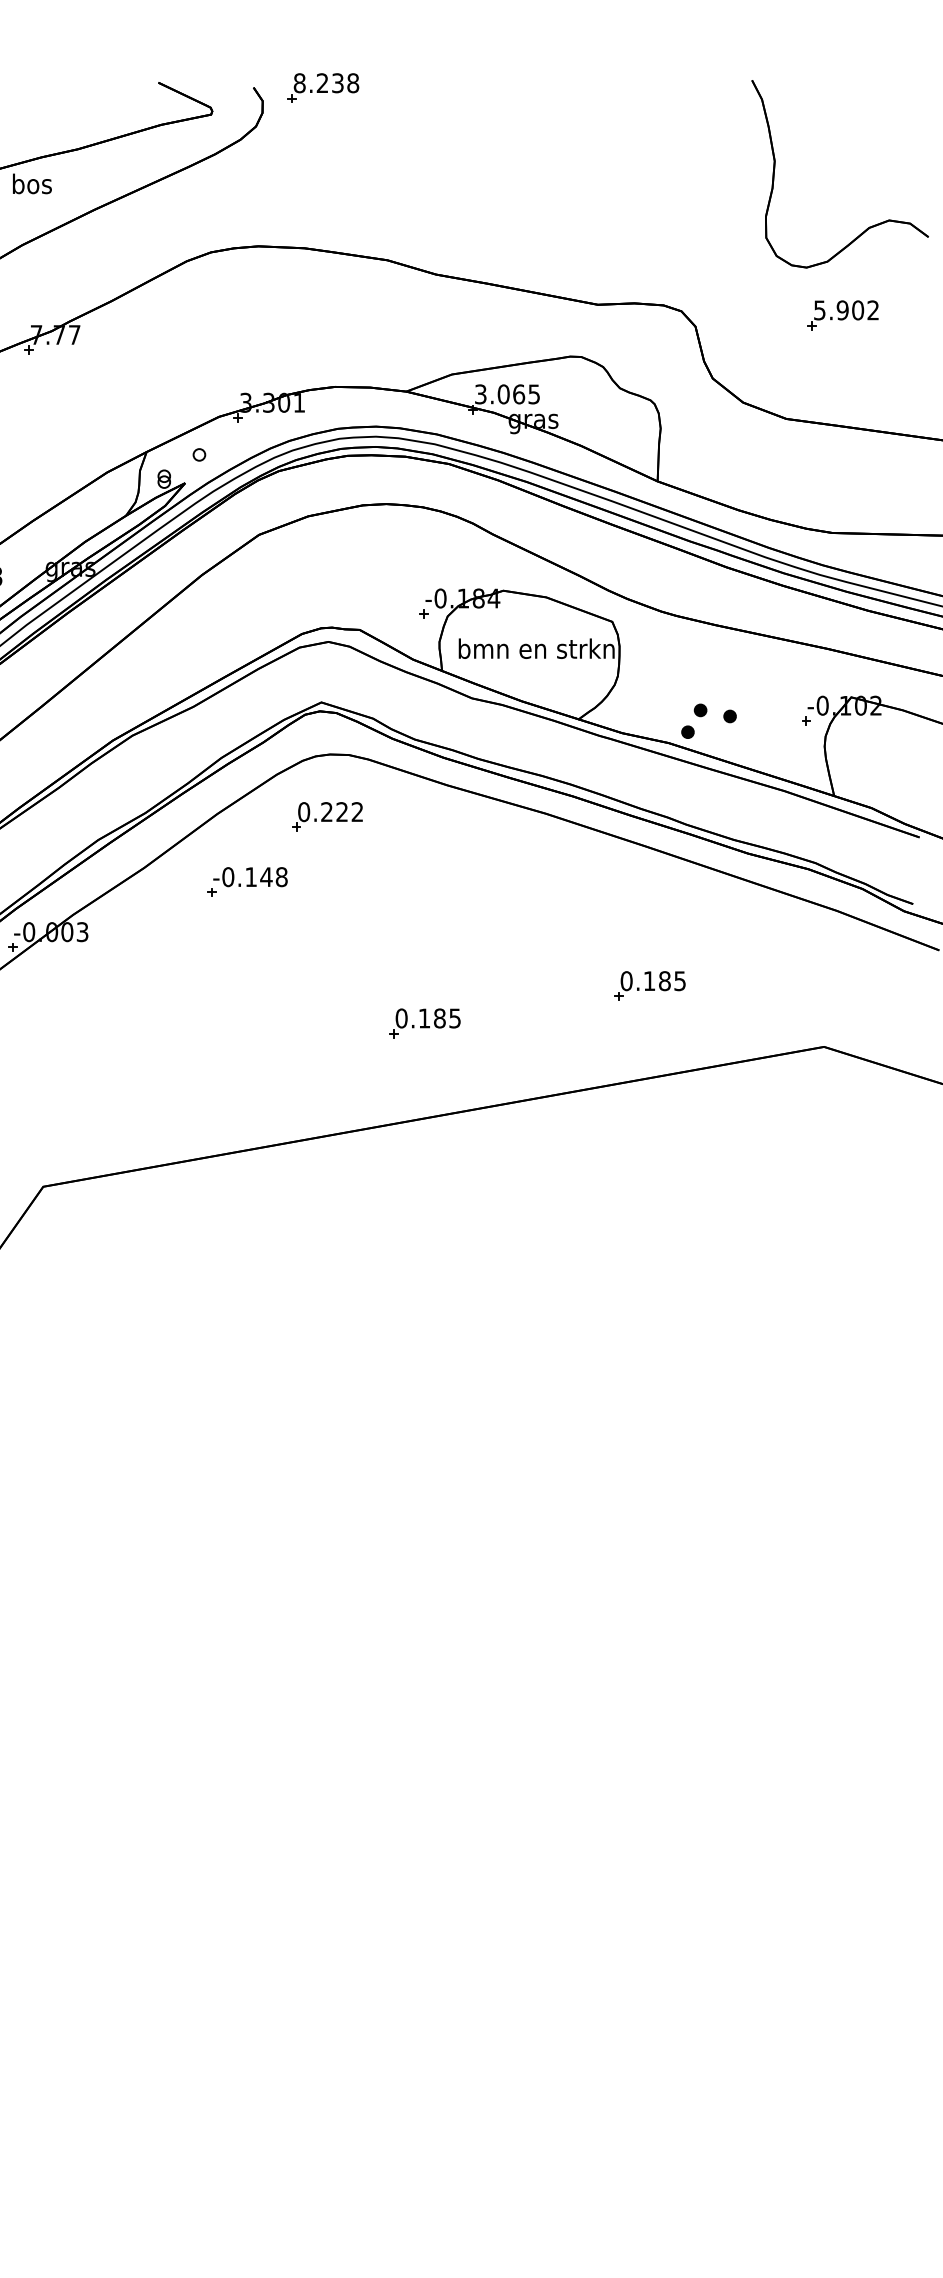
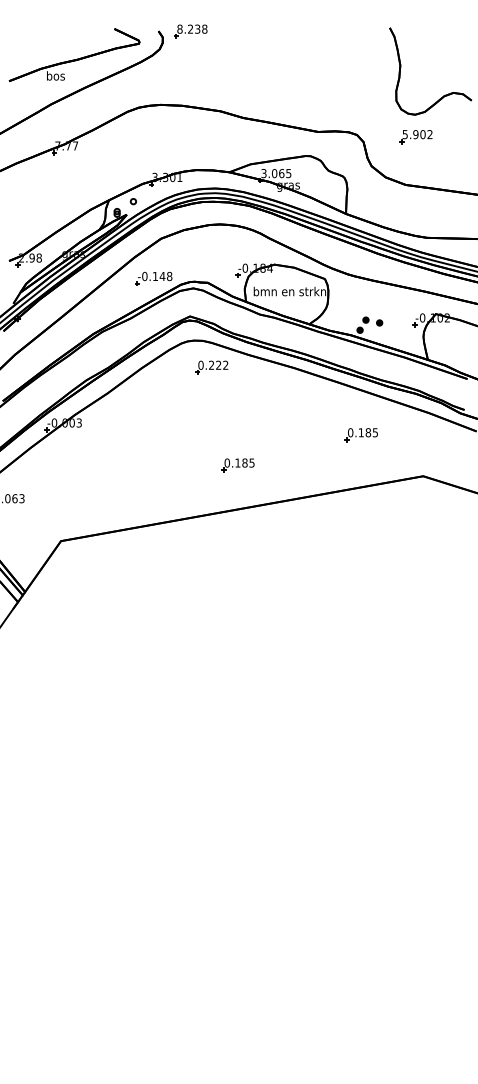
part: (841, 316) -> (415, 137), moved
part: (326, 816) -> (211, 367), moved
part: (246, 881) -> (153, 278), moved
part: (647, 987) -> (360, 435), moved

